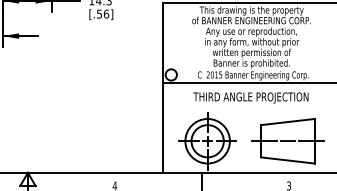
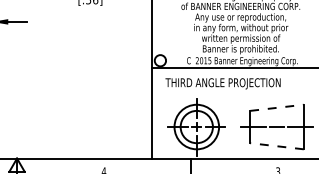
text: (250, 97) -> (222, 83), moved
line: (287, 122) -> (276, 108), solid -> dashed
line: (287, 160) -> (276, 146), solid -> dashed

